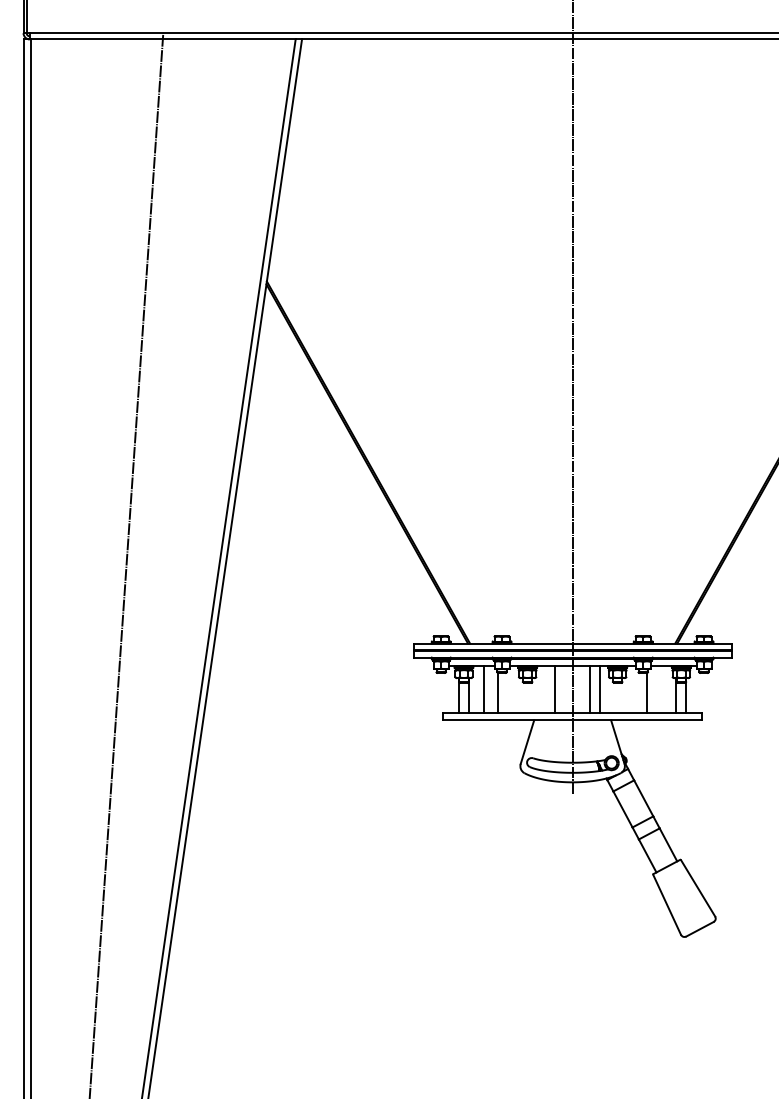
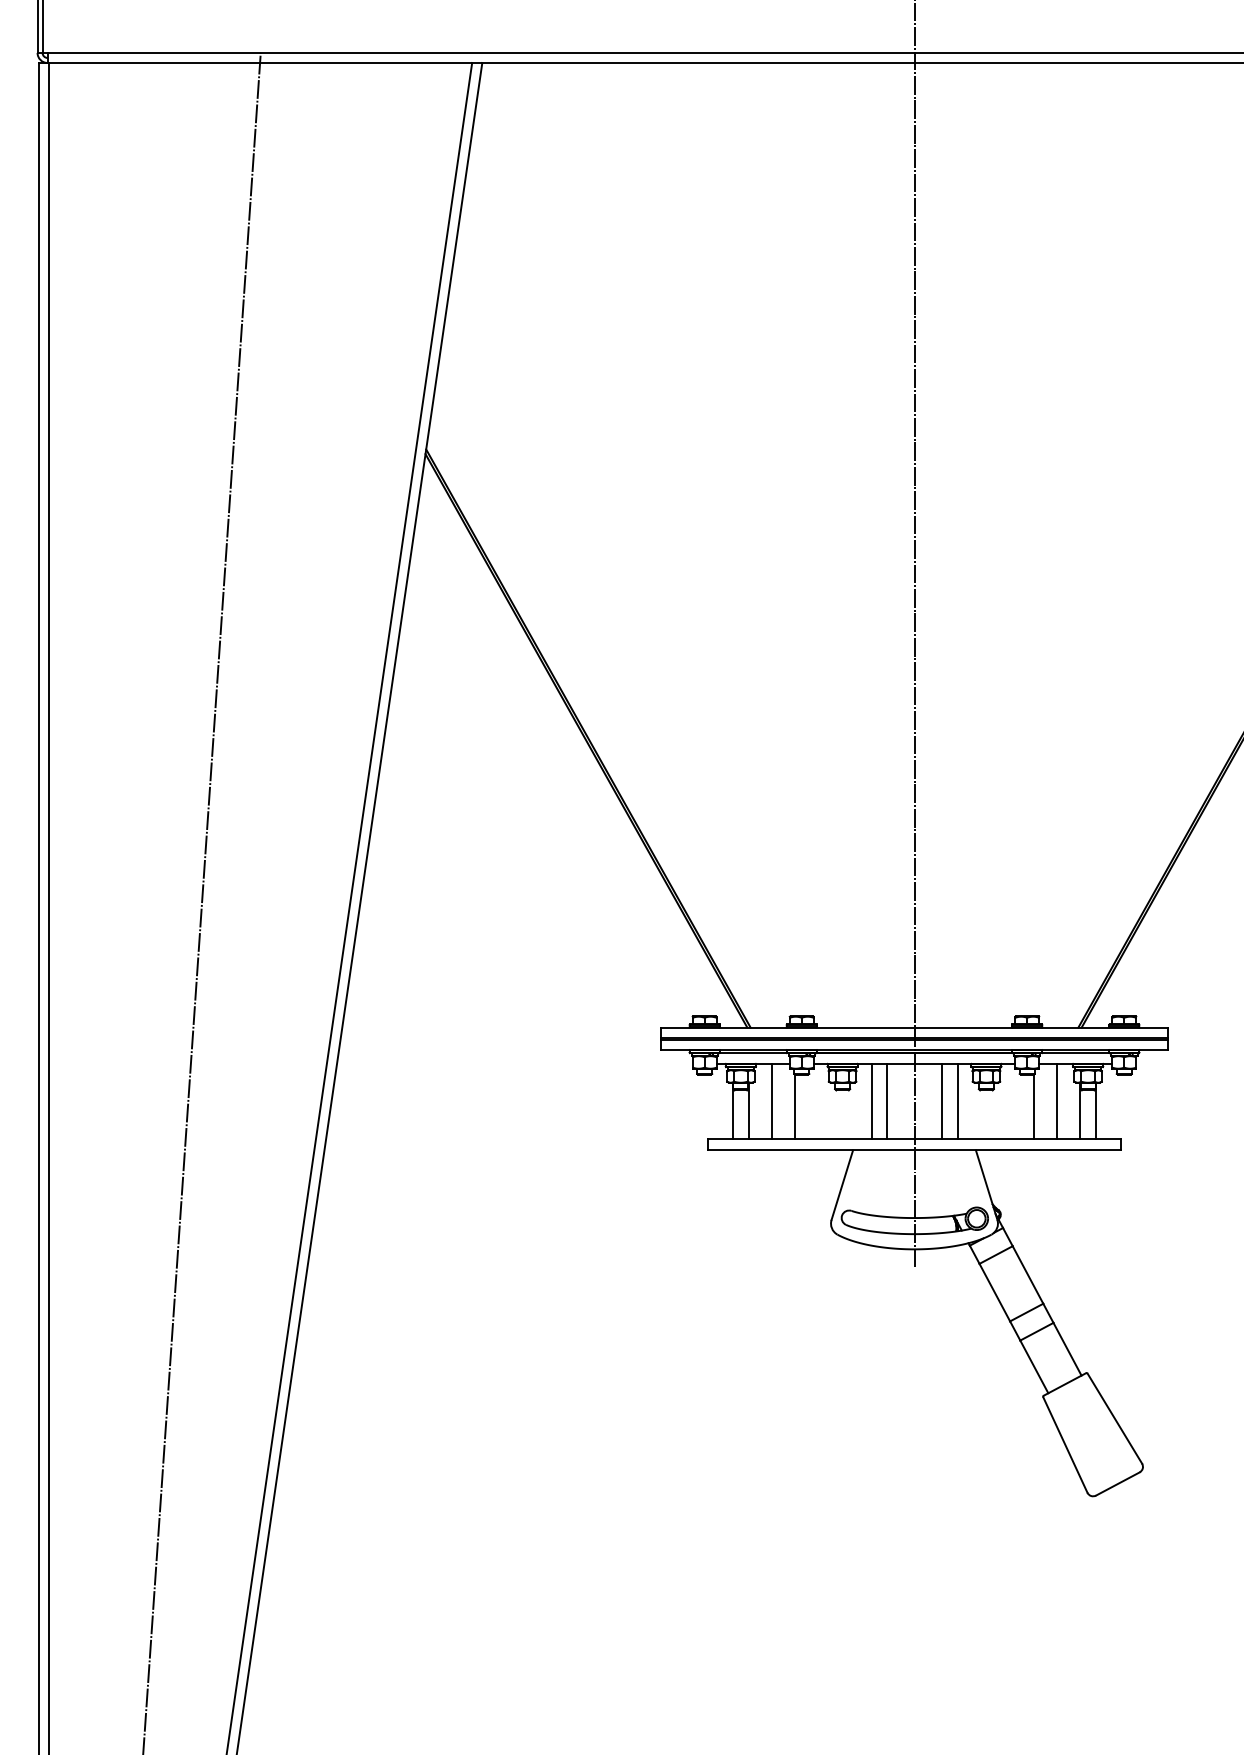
line: (545, 689) -> (871, 1101), added
line: (661, 689) -> (1056, 1101), added

